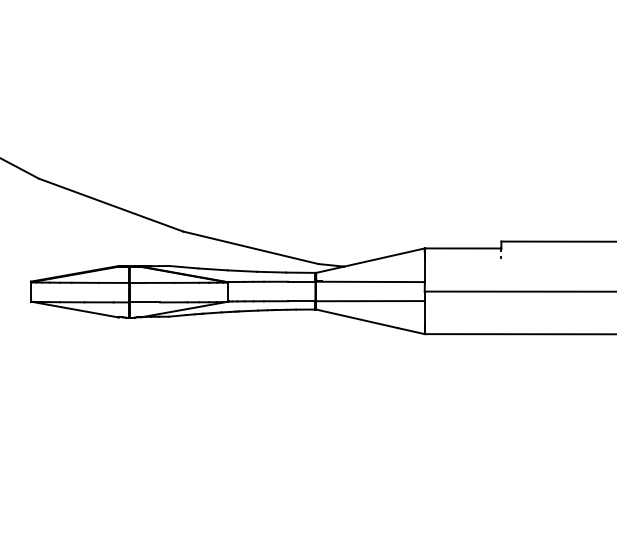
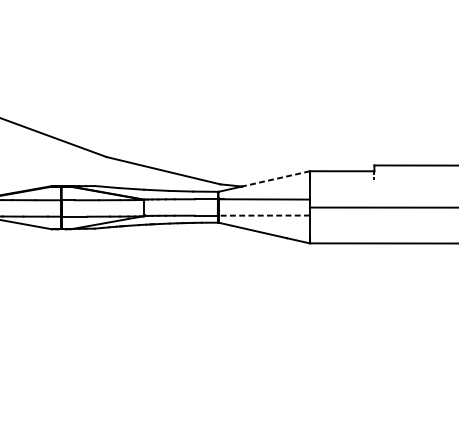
line: (384, 257) -> (276, 178), solid -> dashed
line: (369, 301) -> (263, 215), solid -> dashed

